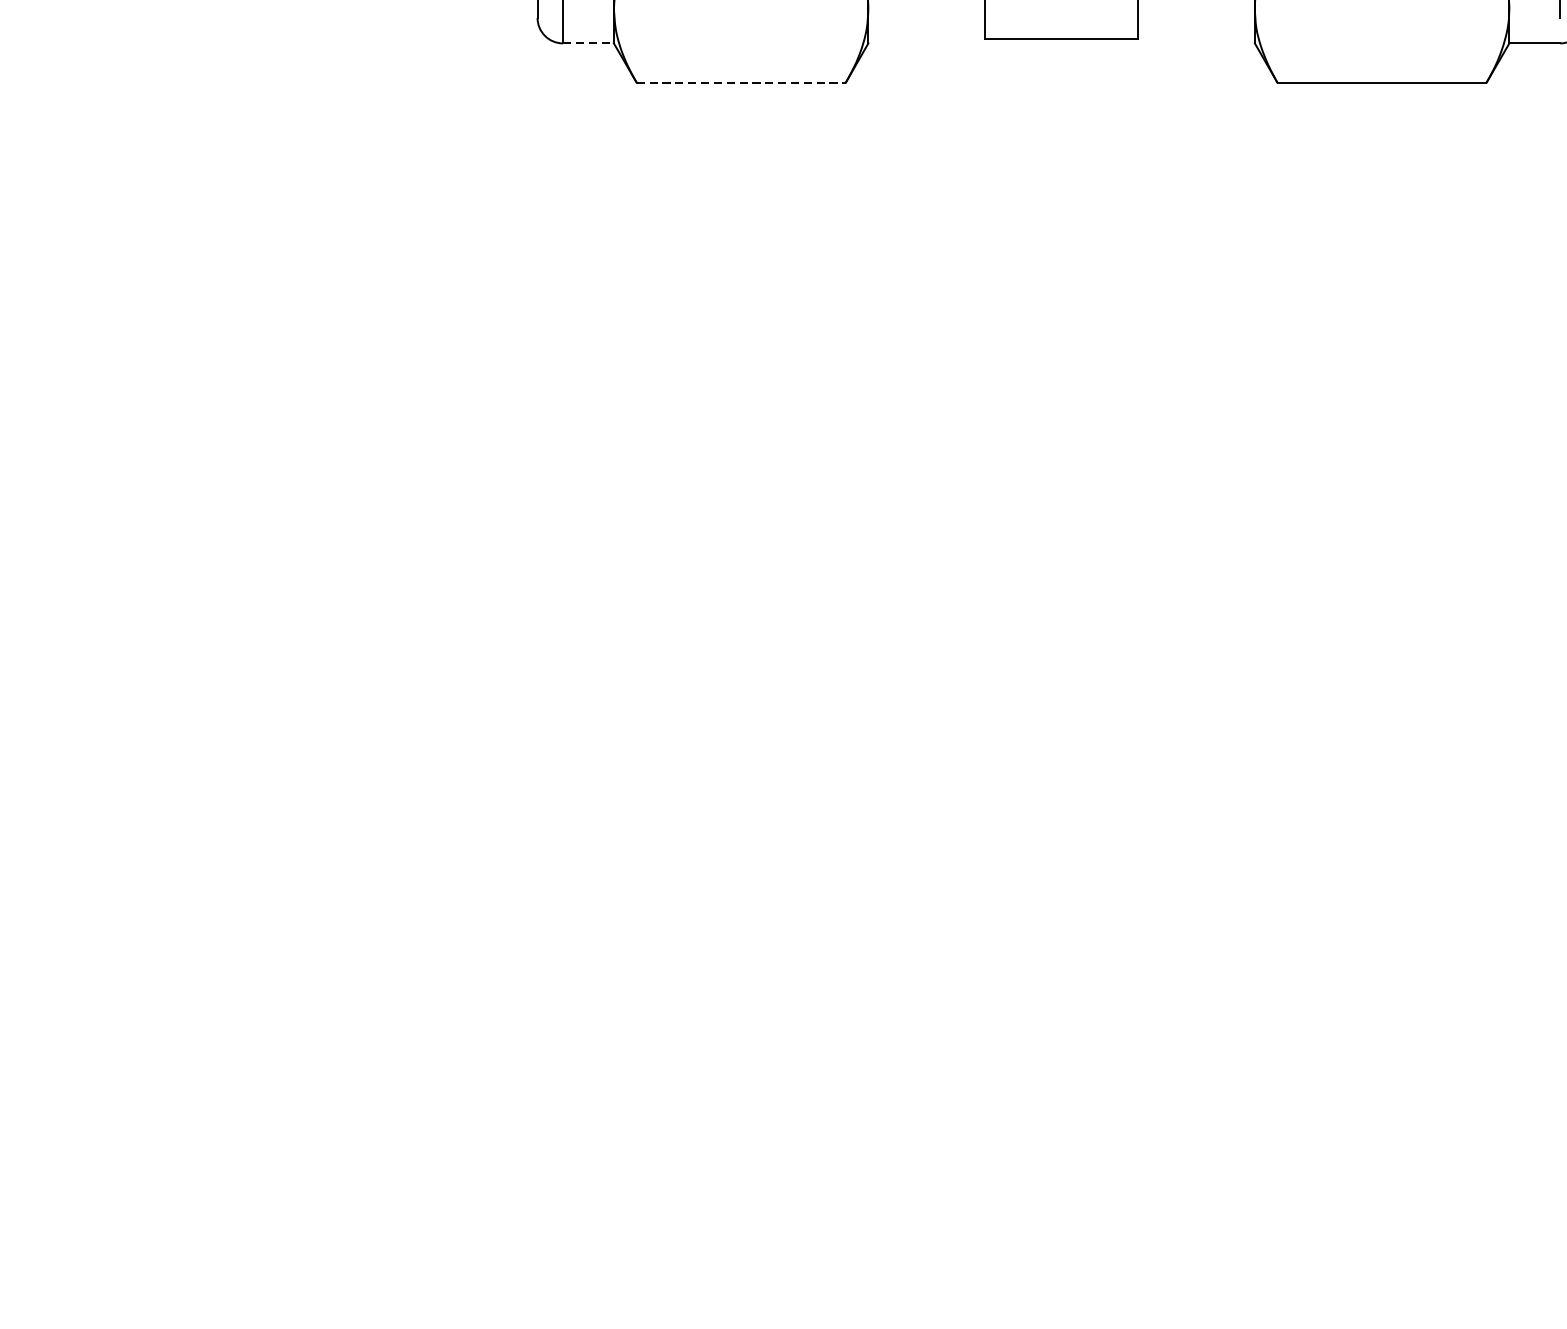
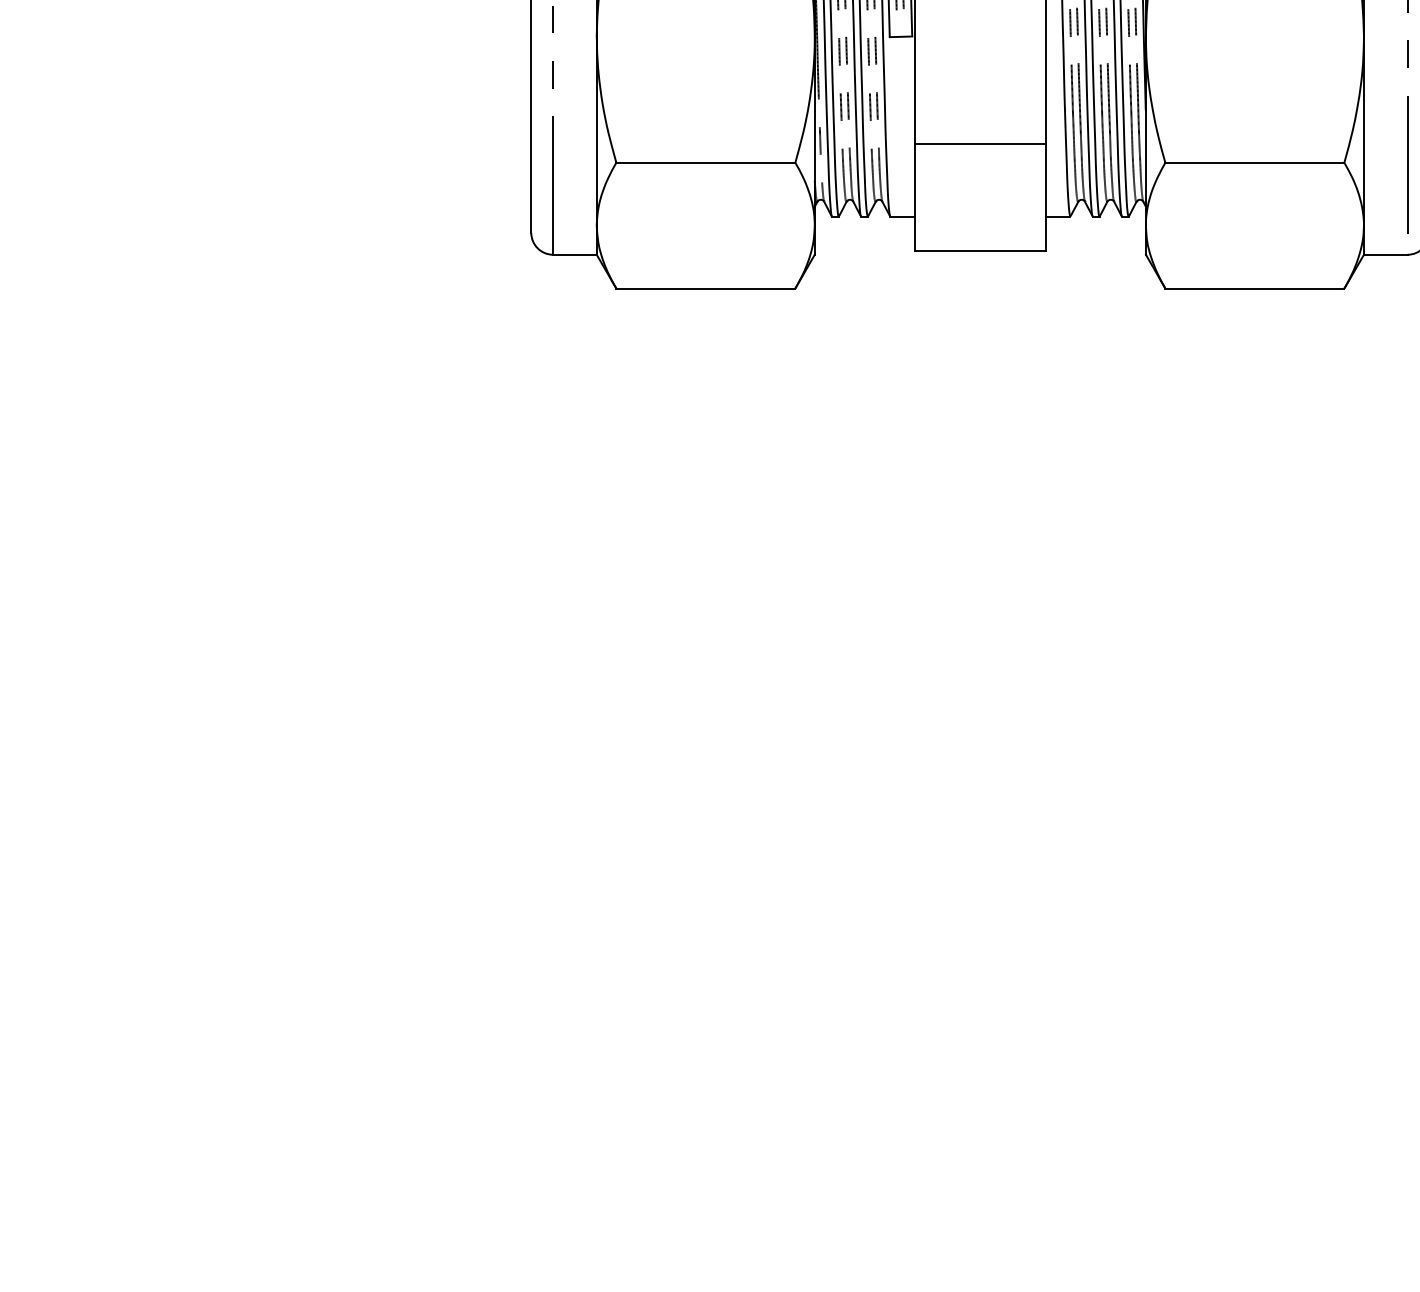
line: (587, 43) -> (574, 254), dashed -> solid
line: (740, 82) -> (705, 288), dashed -> solid

